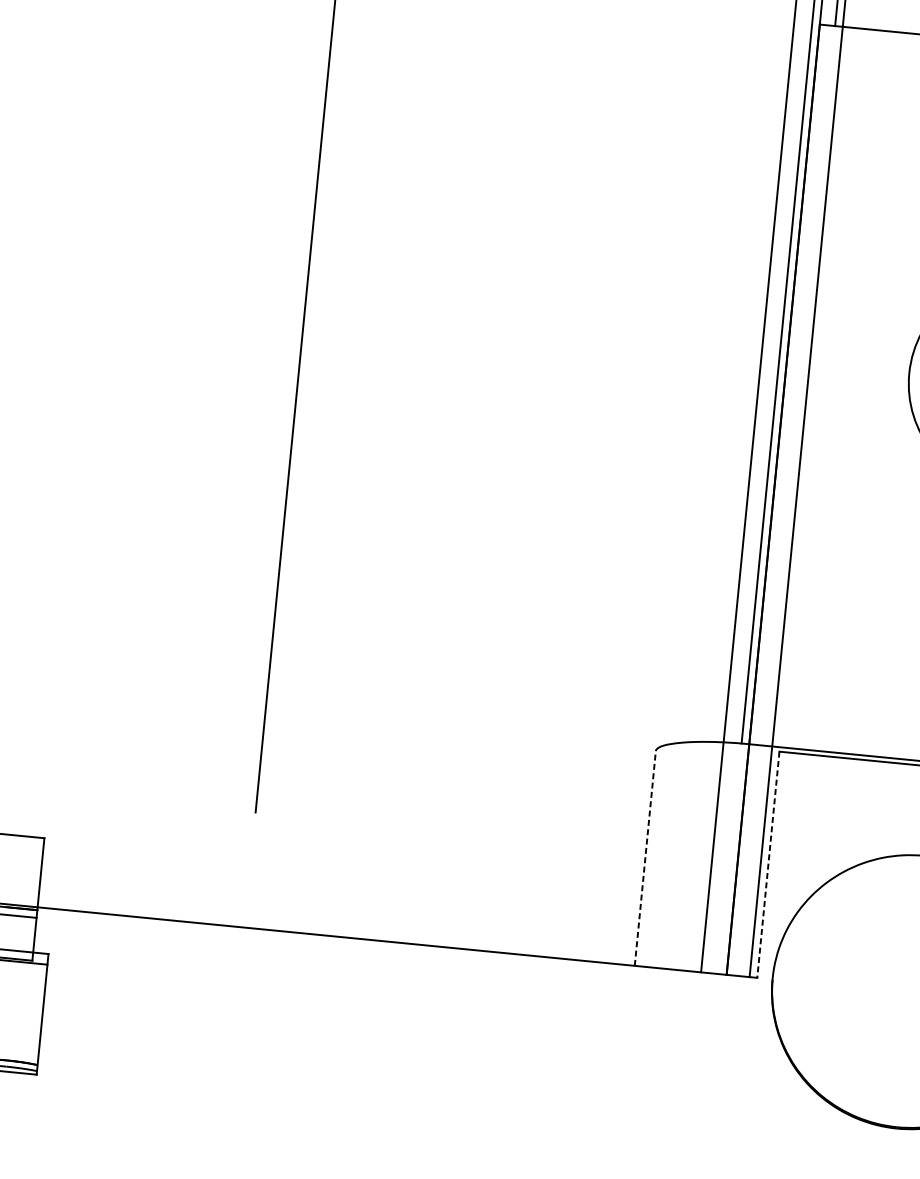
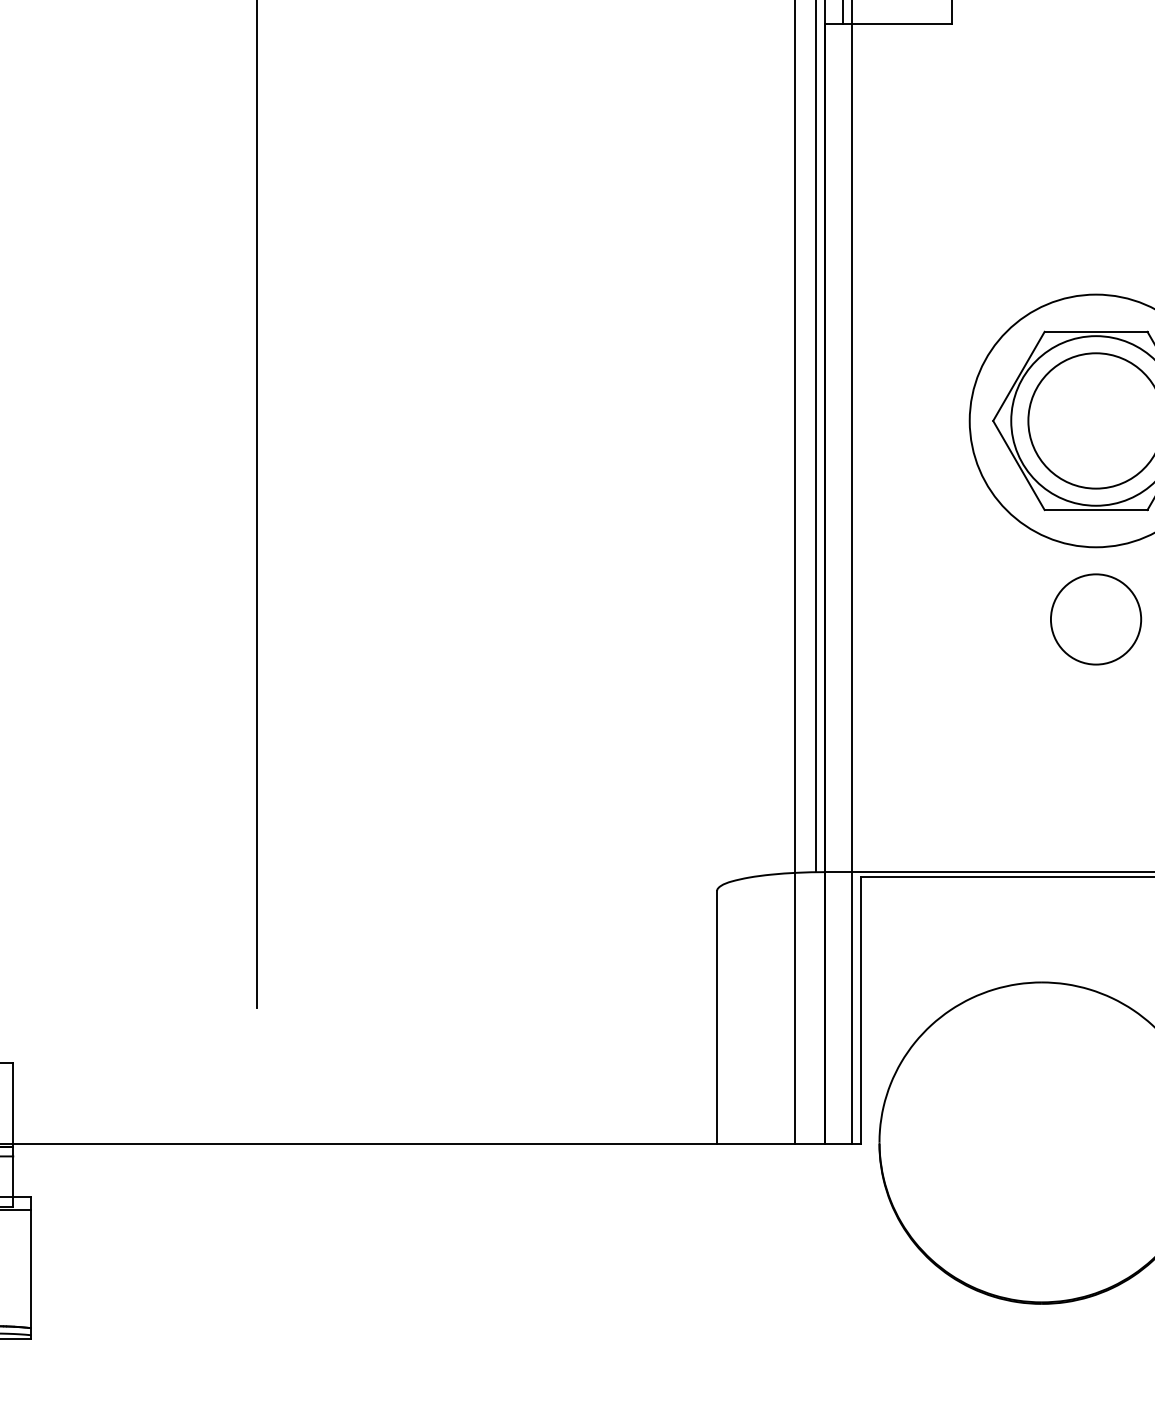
line: (645, 858) -> (717, 1017), dashed -> solid
line: (768, 865) -> (861, 1011), dashed -> solid

